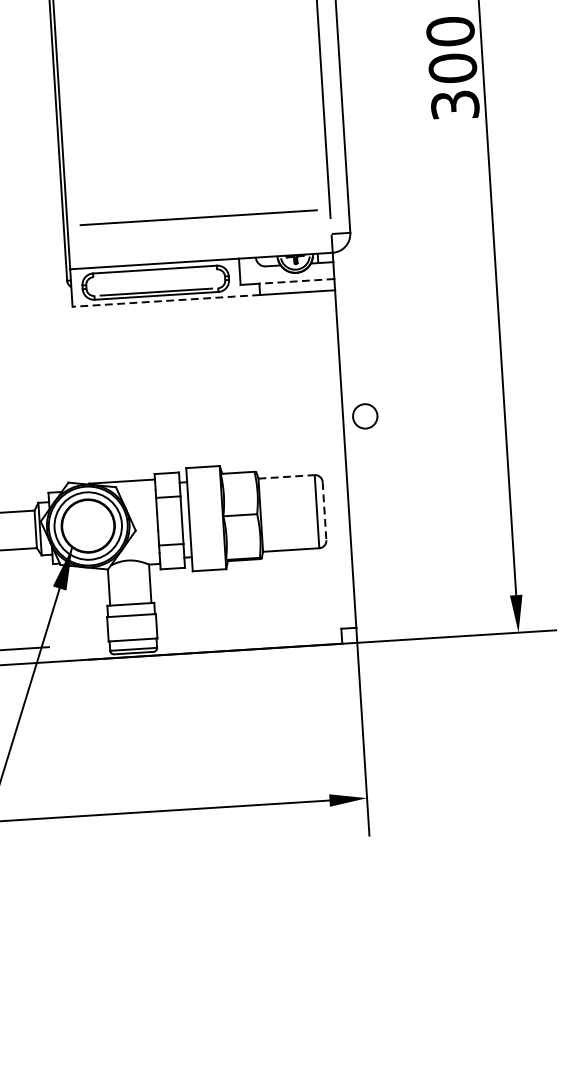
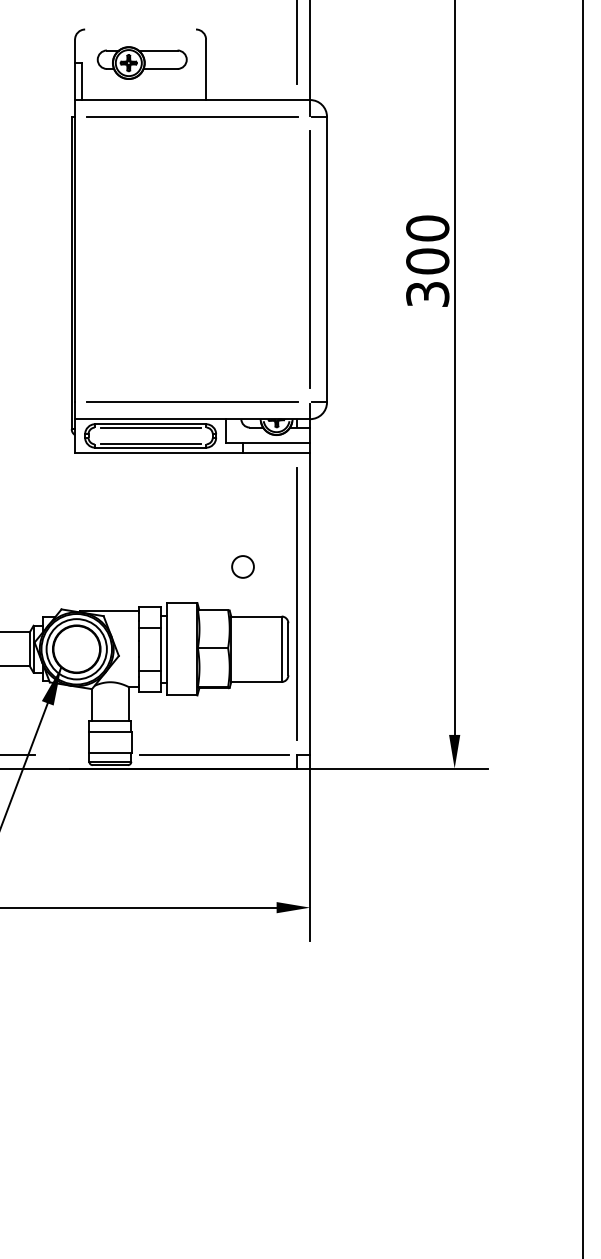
line: (198, 216) -> (192, 401), moved
line: (155, 273) -> (150, 427), added
line: (296, 281) -> (276, 442), dashed -> solid
line: (166, 300) -> (159, 452), dashed -> solid
circle: (364, 415) -> (242, 566), moved
line: (330, 459) -> (296, 603), added
line: (286, 476) -> (256, 616), dashed -> solid
line: (324, 511) -> (288, 649), dashed -> solid
line: (248, 635) -> (213, 755), added

